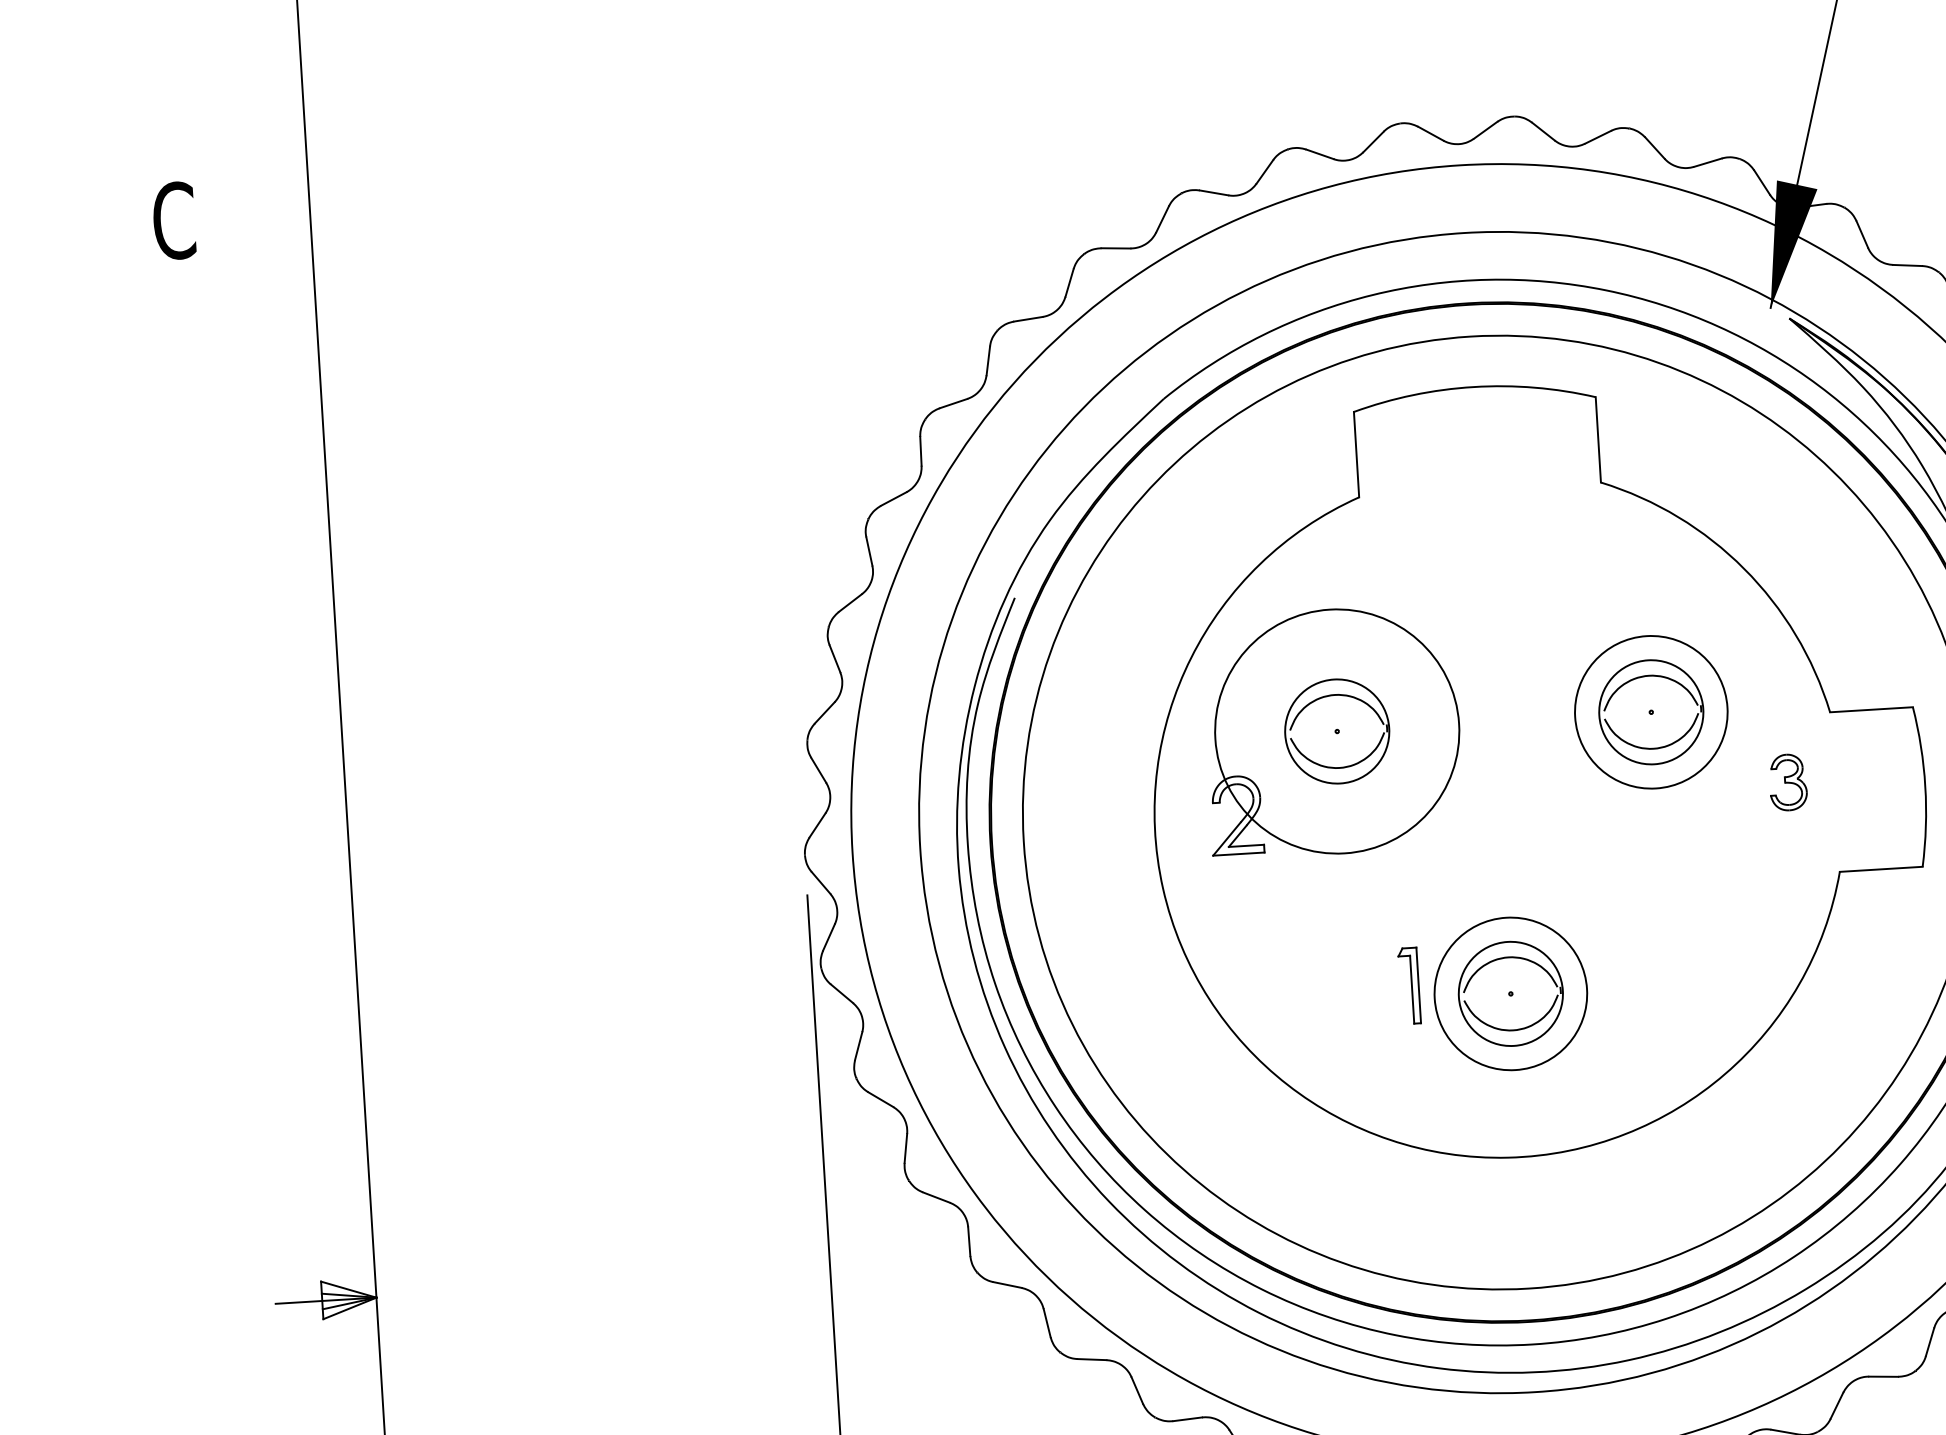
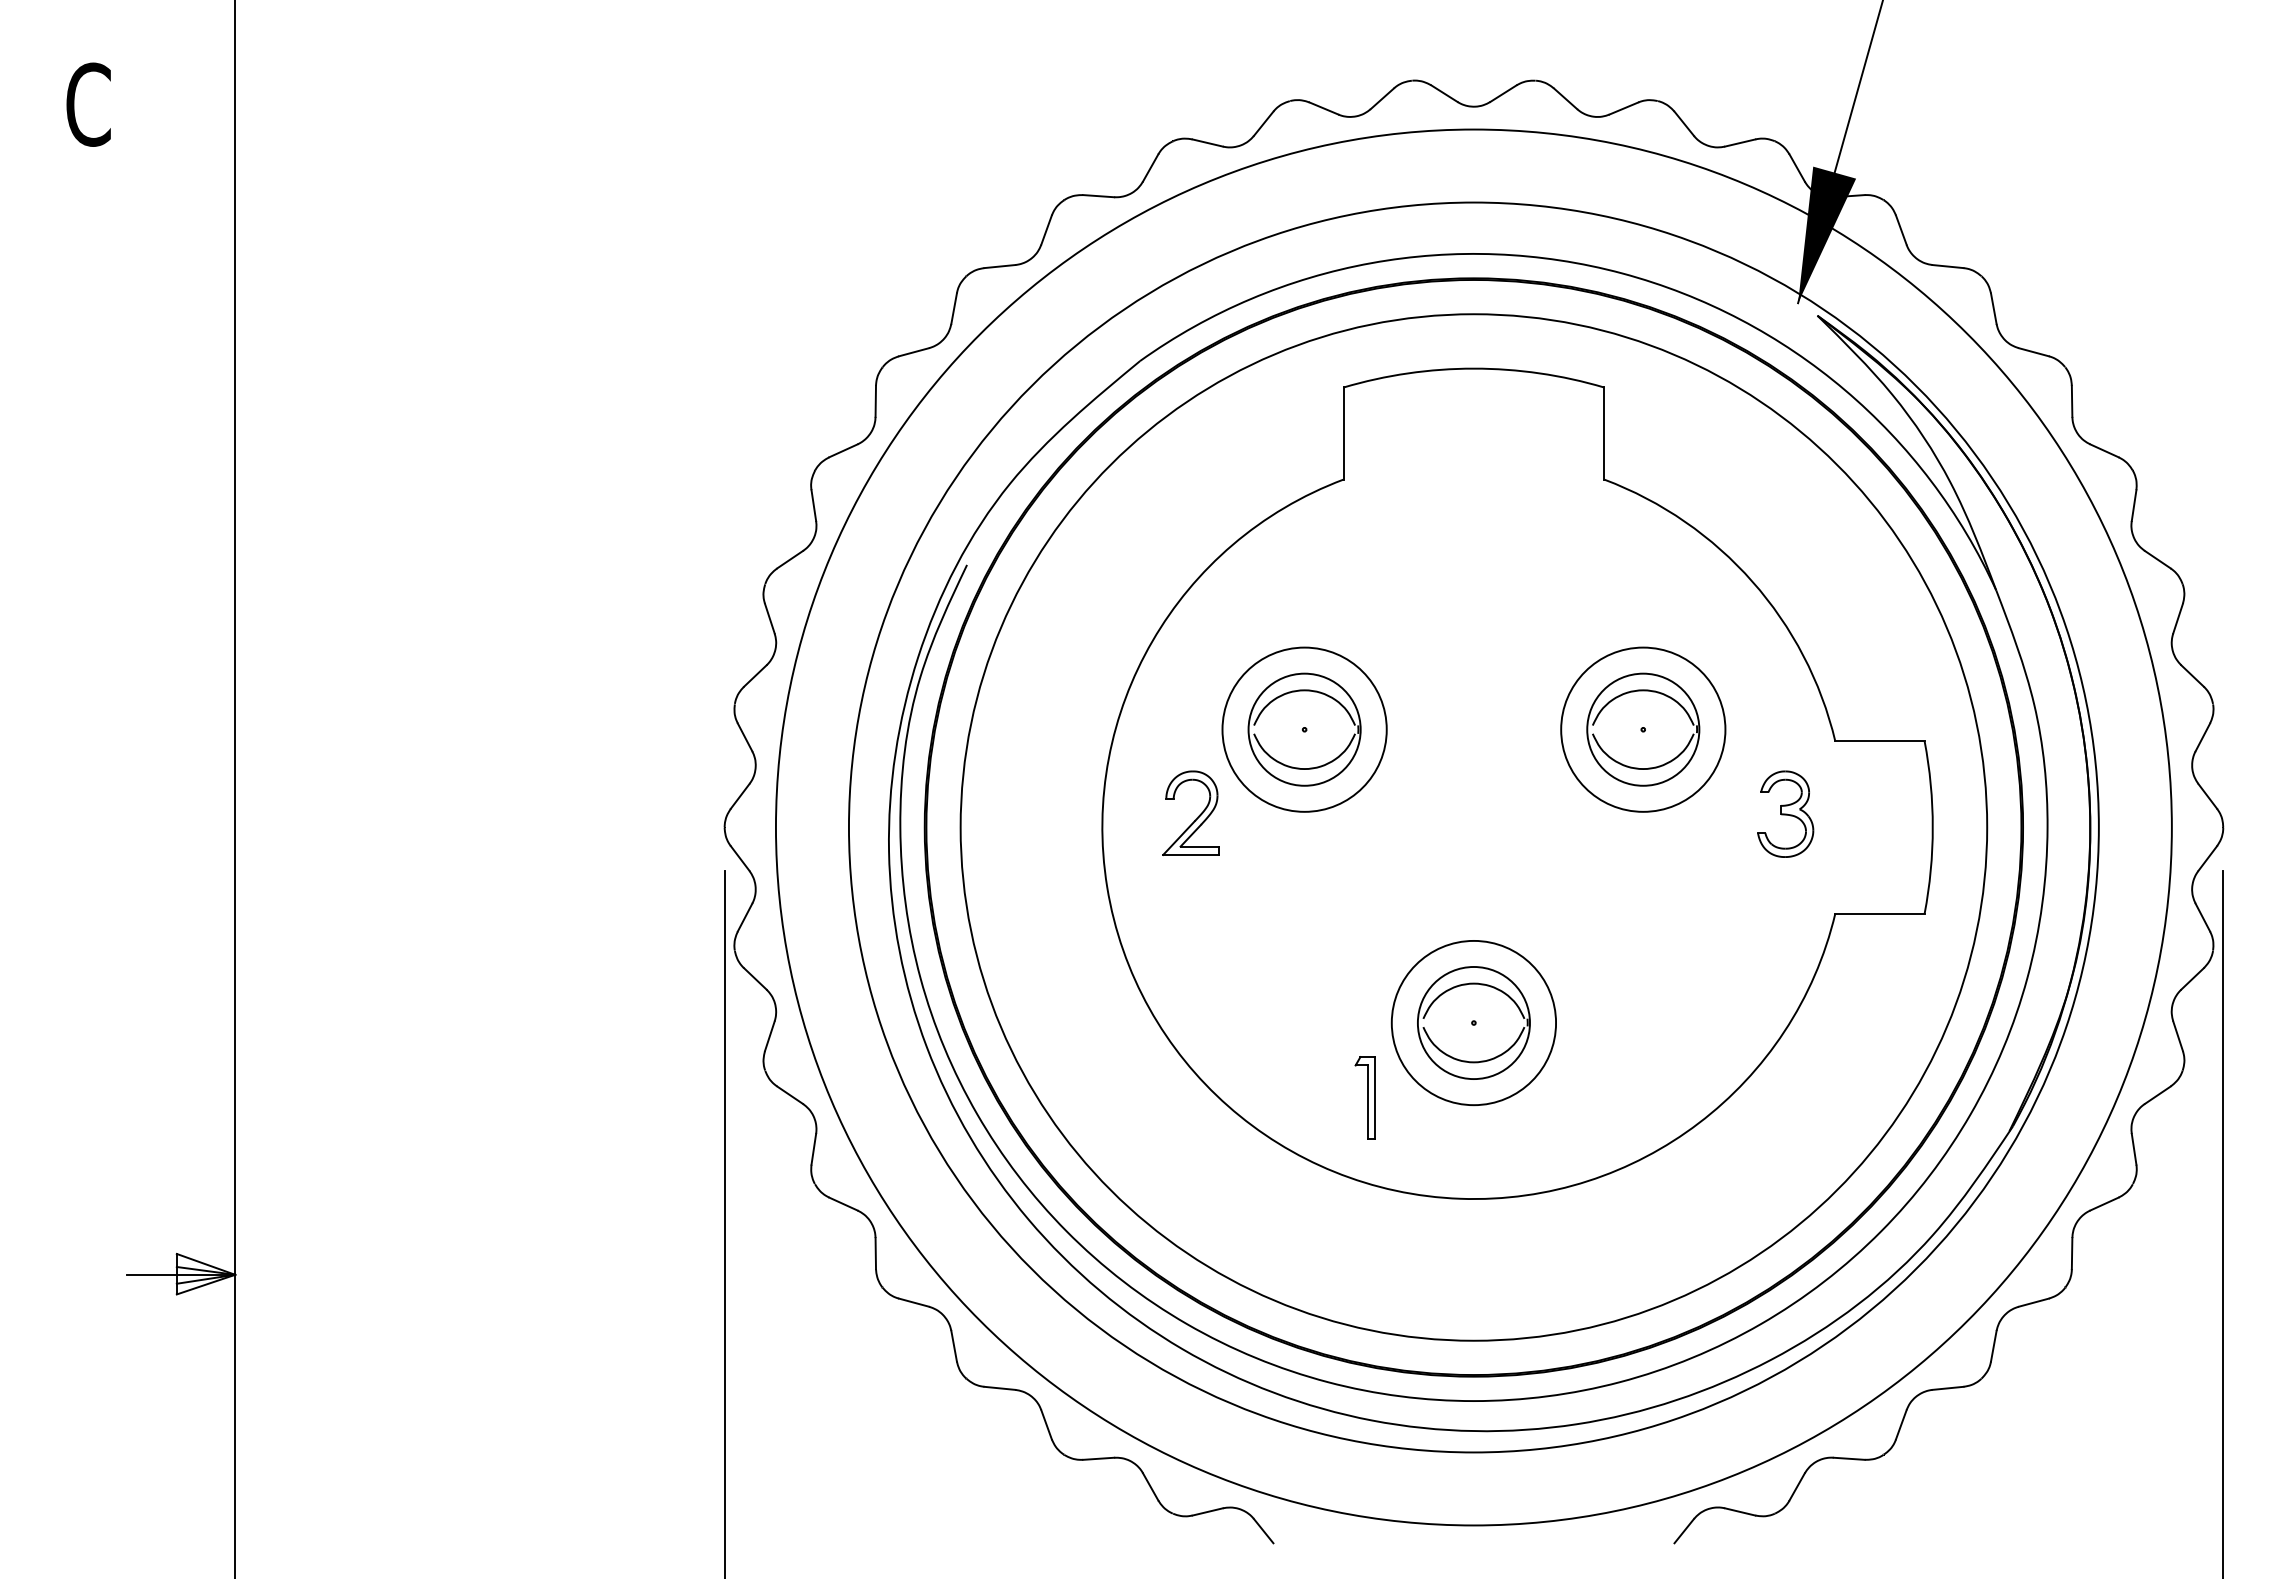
circle: (1337, 731) -> (1304, 729), size x0.62
part: (1787, 781) -> (1785, 813), size x1.43
part: (1408, 985) -> (1364, 1097), moved

